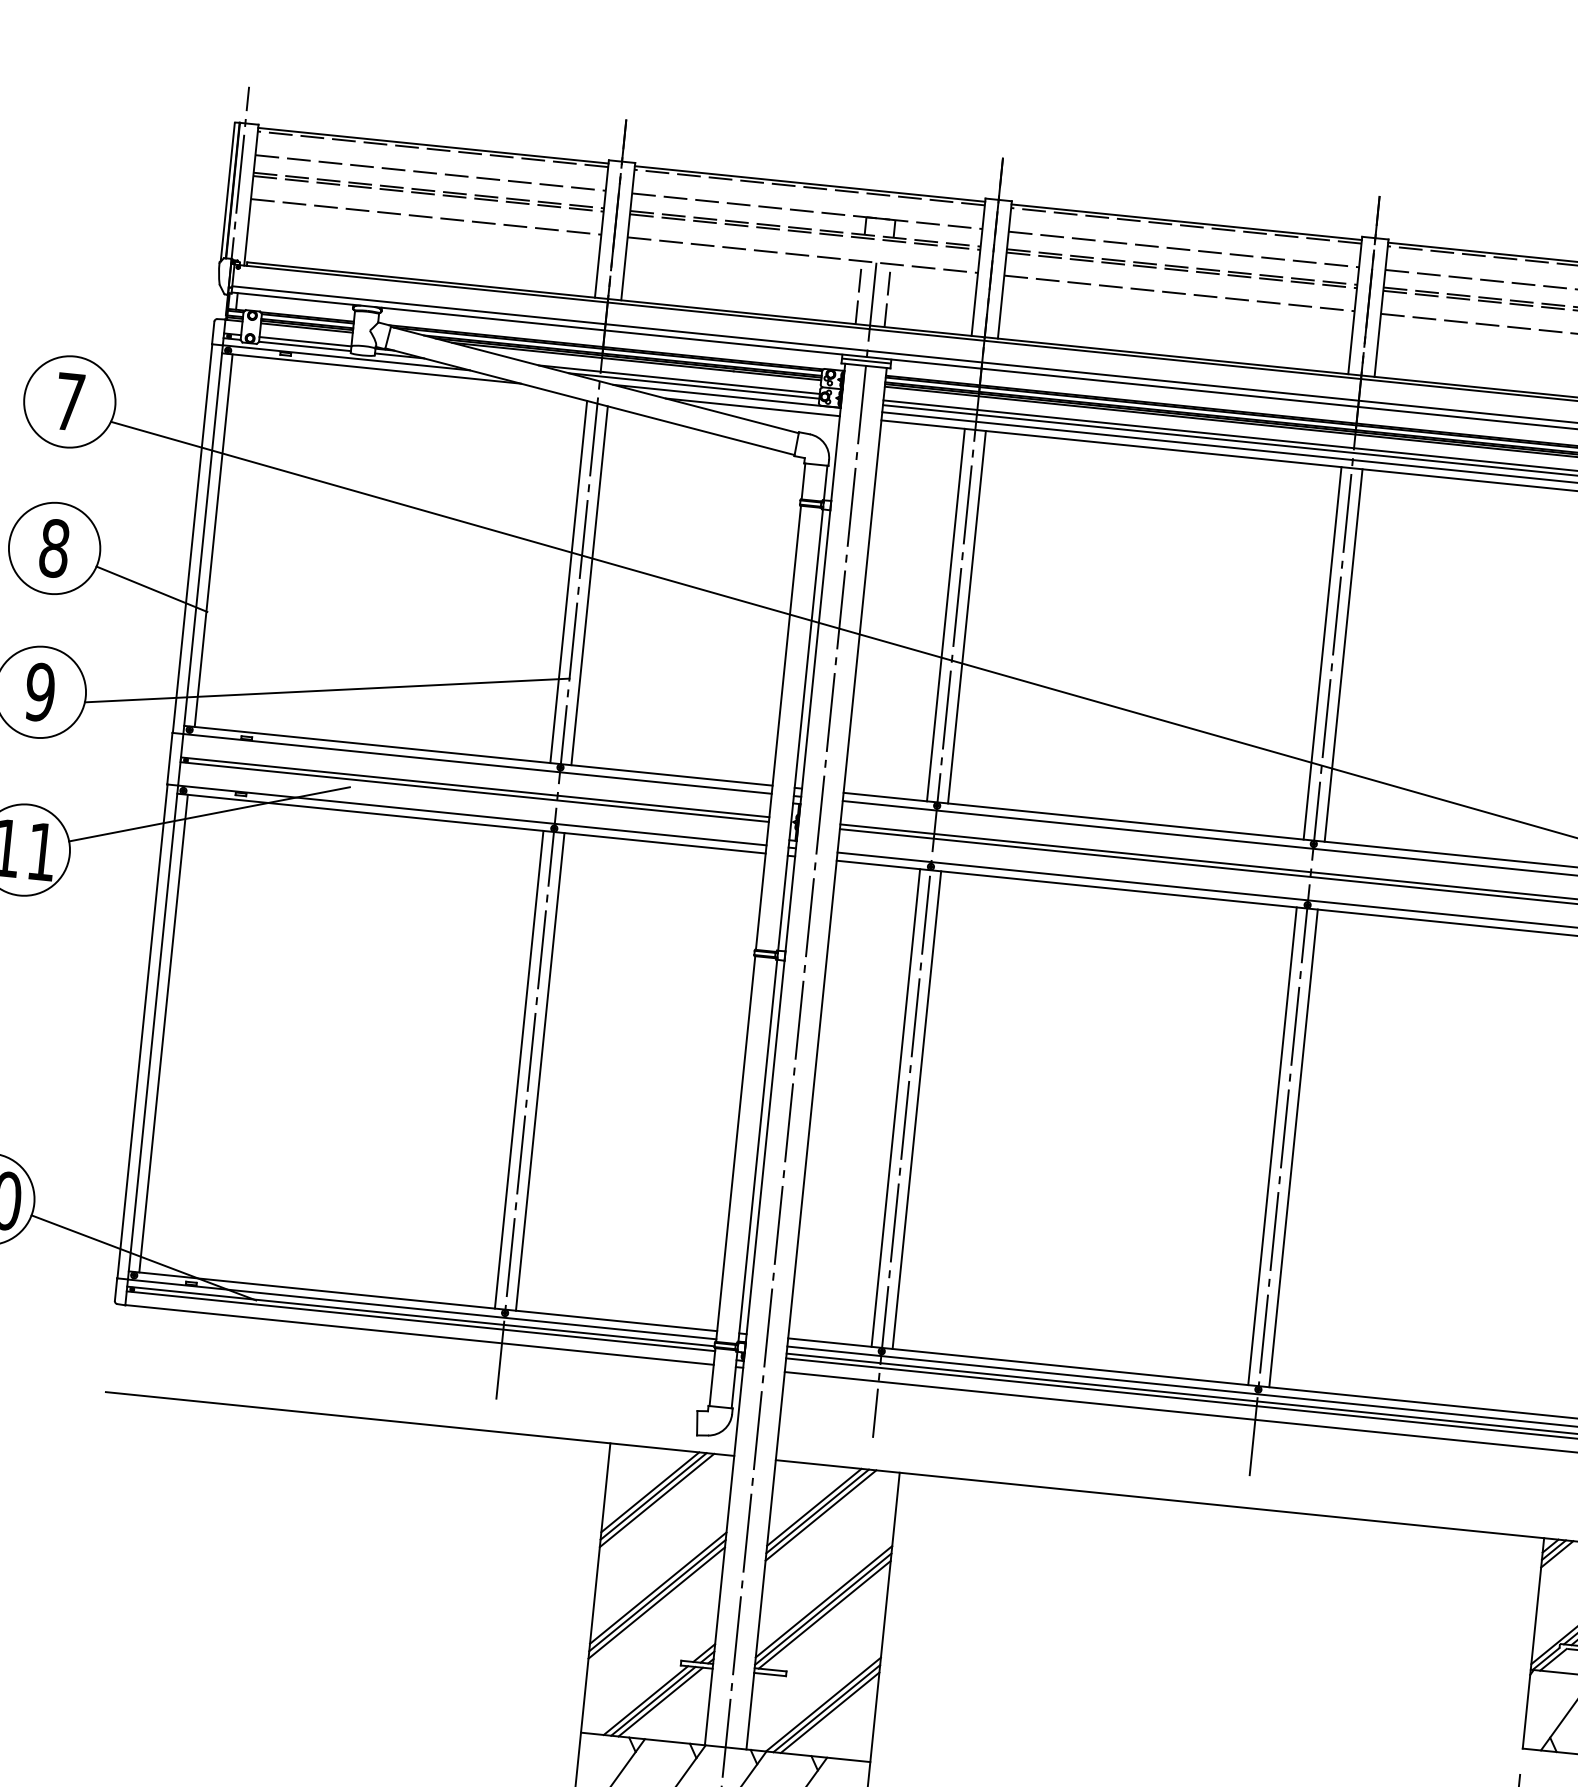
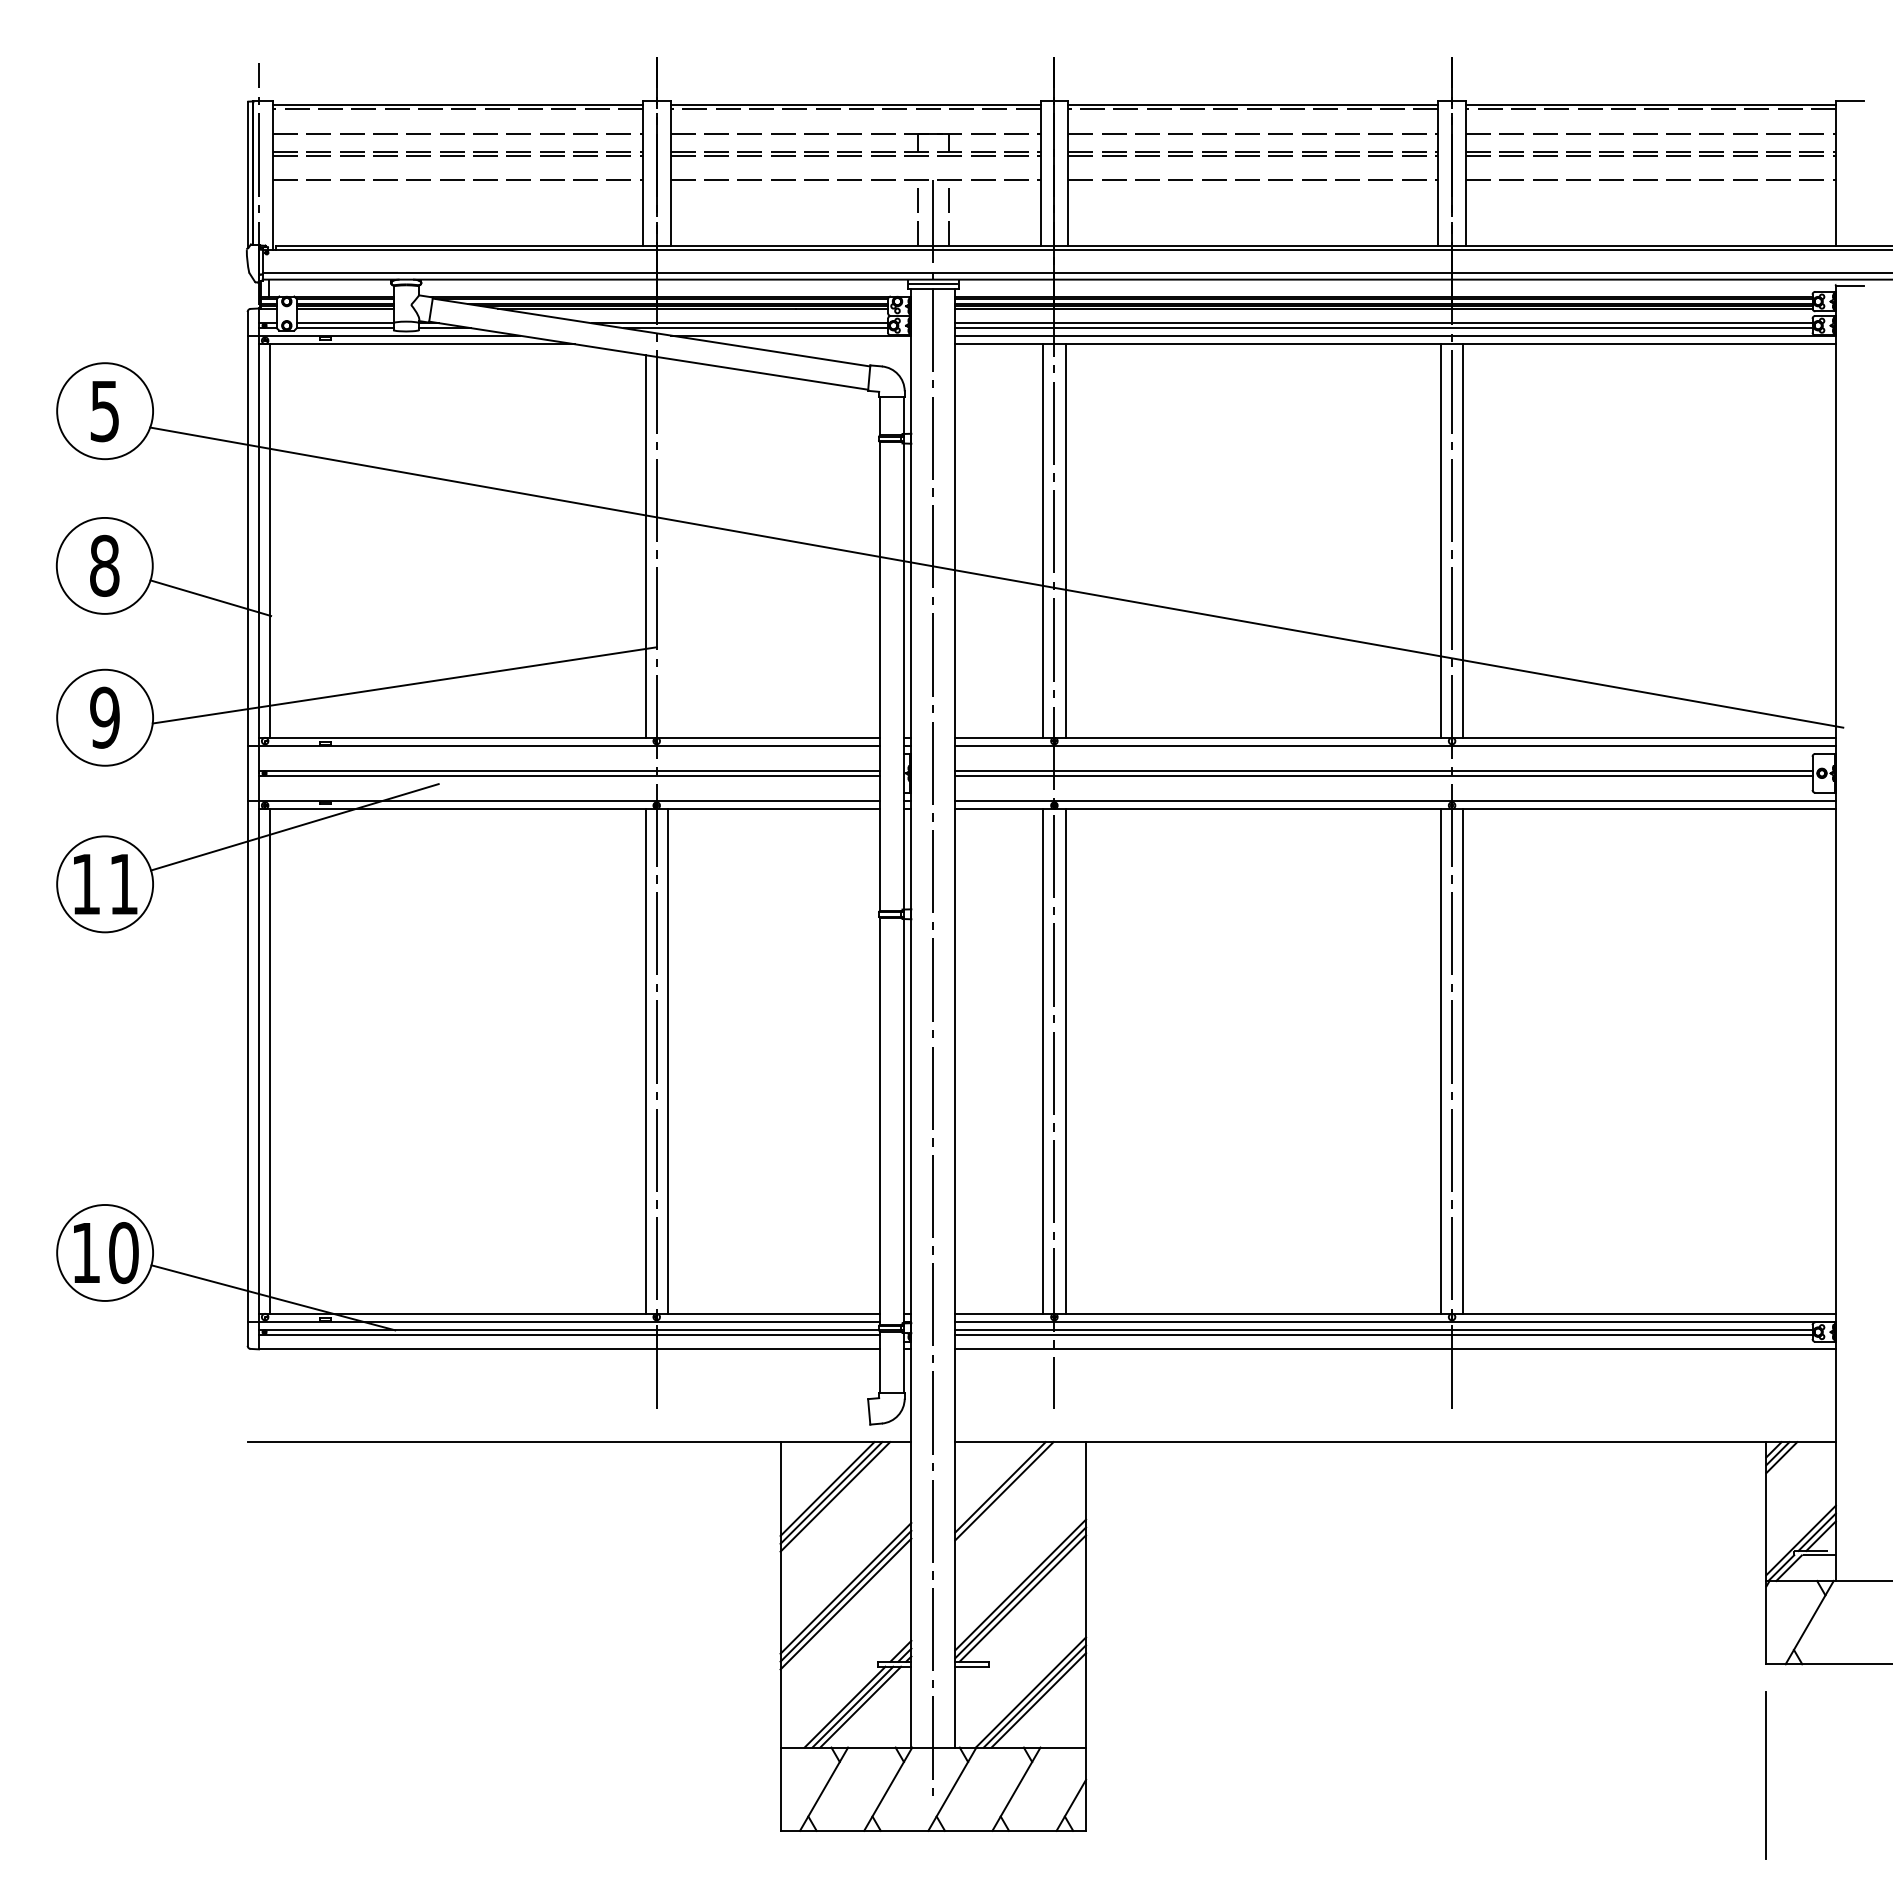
text: (69, 402) -> (104, 411), 7 -> 5
line: (752, 407) -> (819, 344), removed
line: (589, 585) -> (667, 547), removed
line: (821, 1515) -> (1008, 1495), removed

